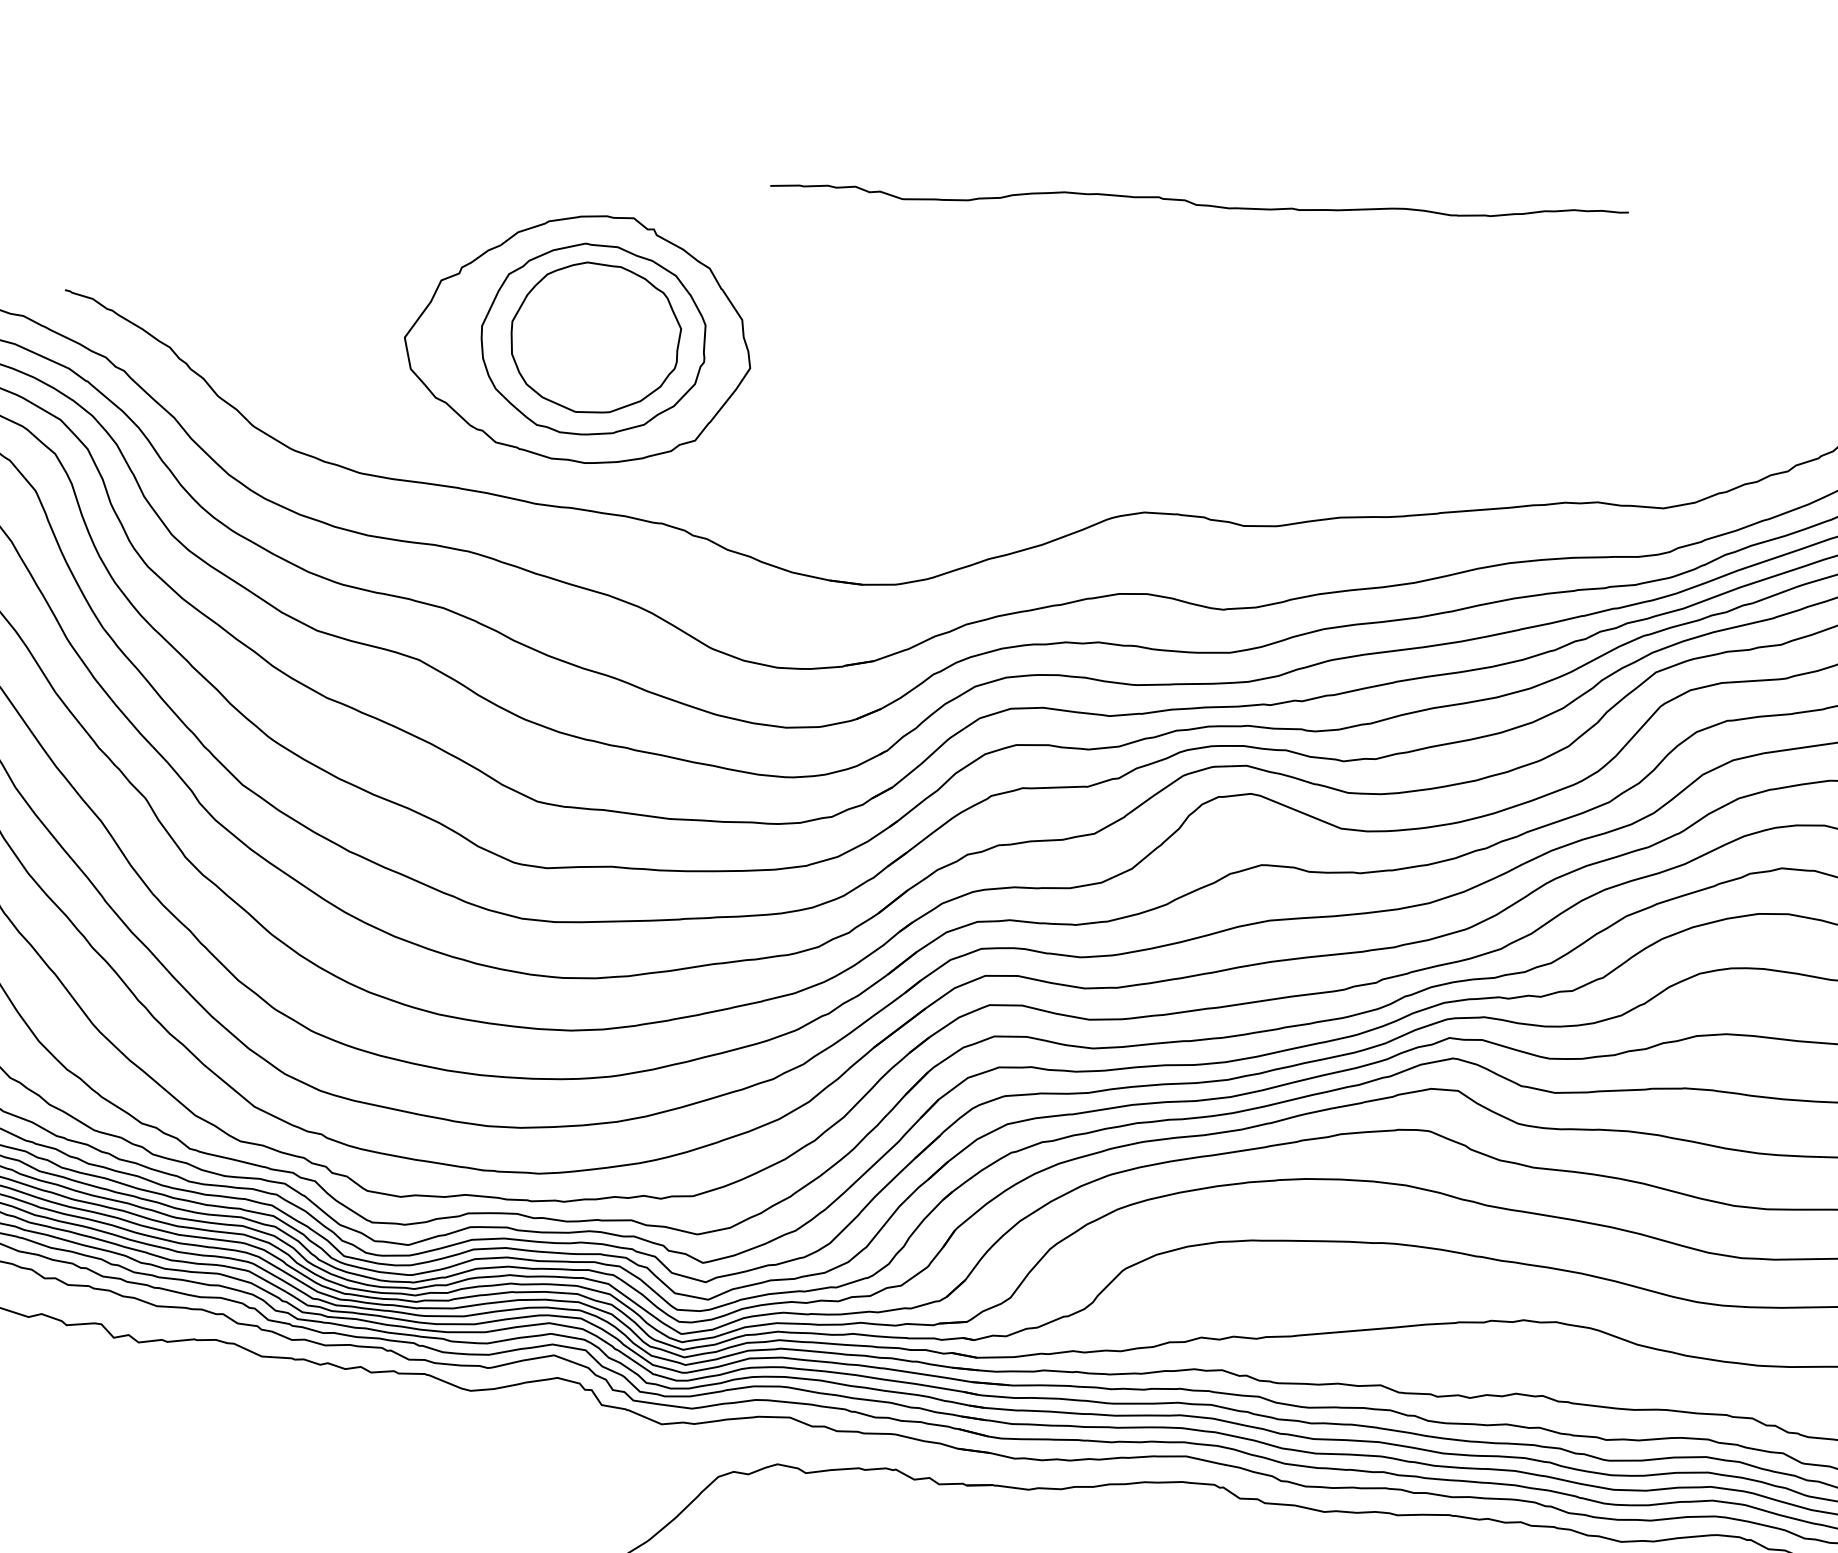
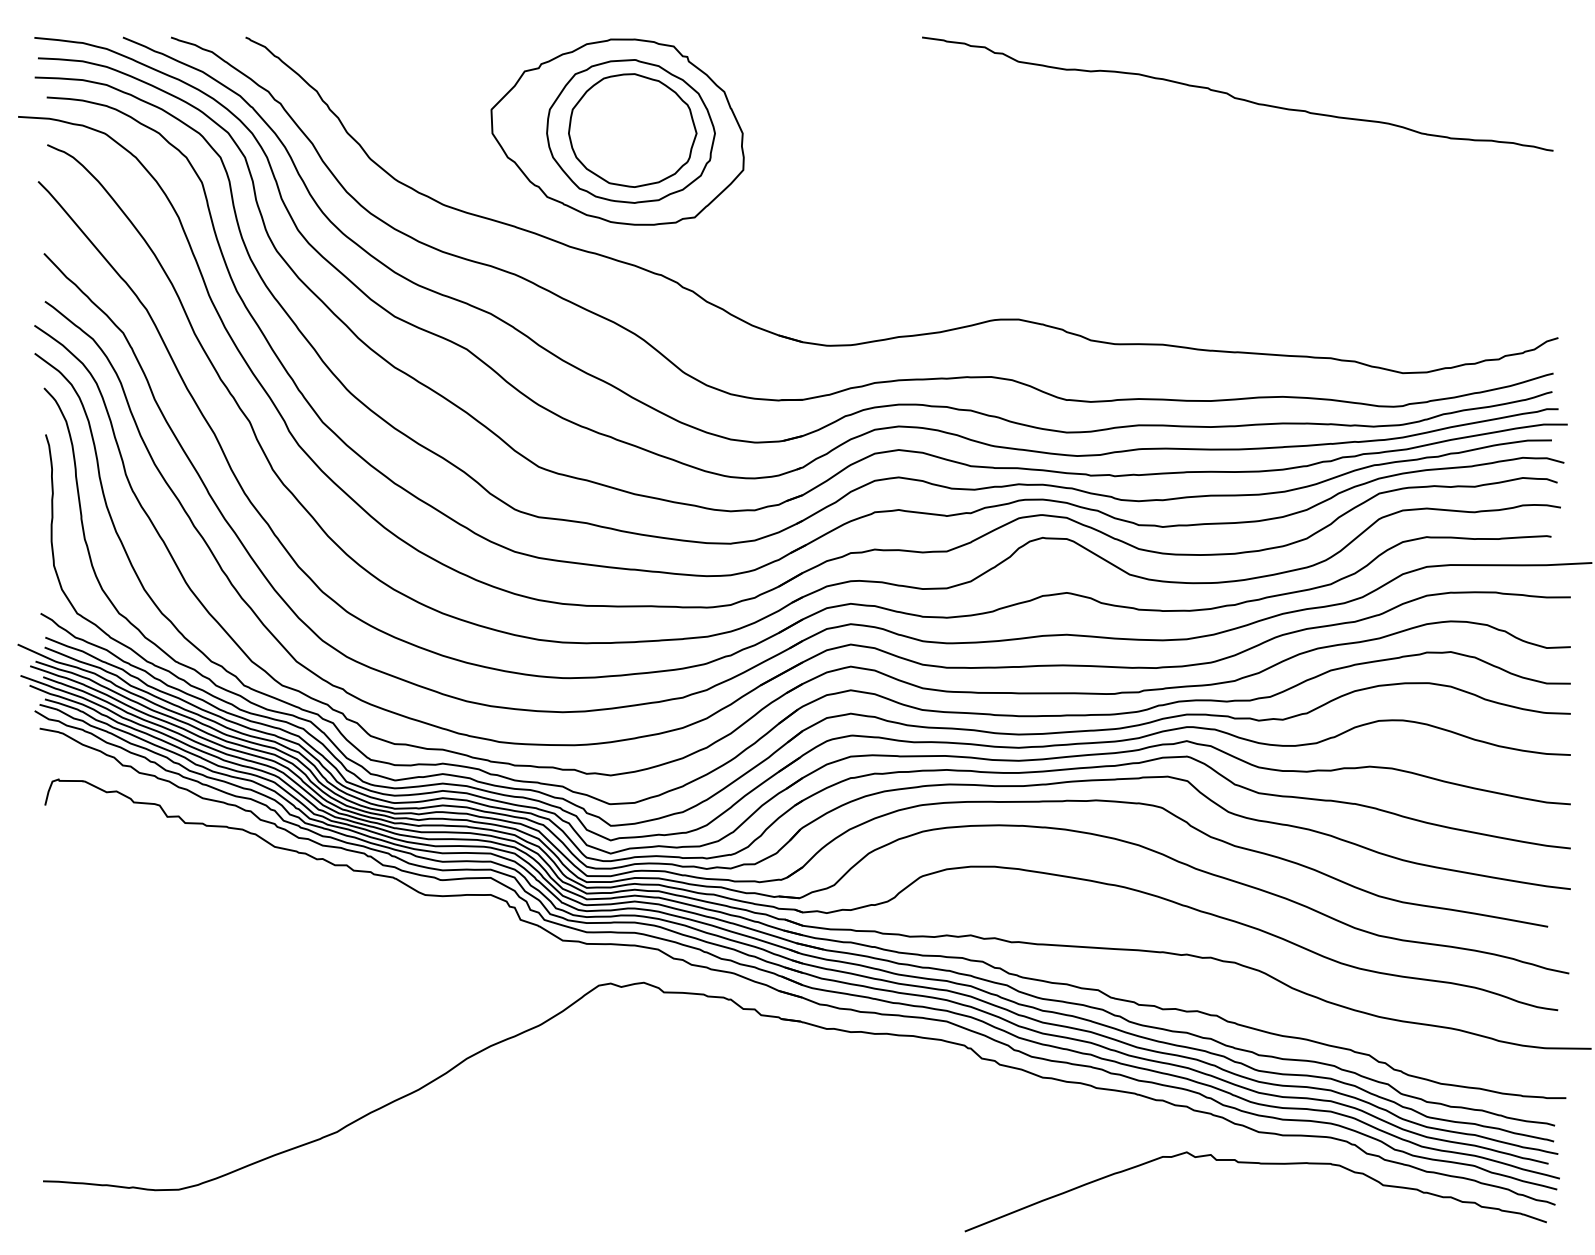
curve: (1199, 203) -> (1237, 97), moved

